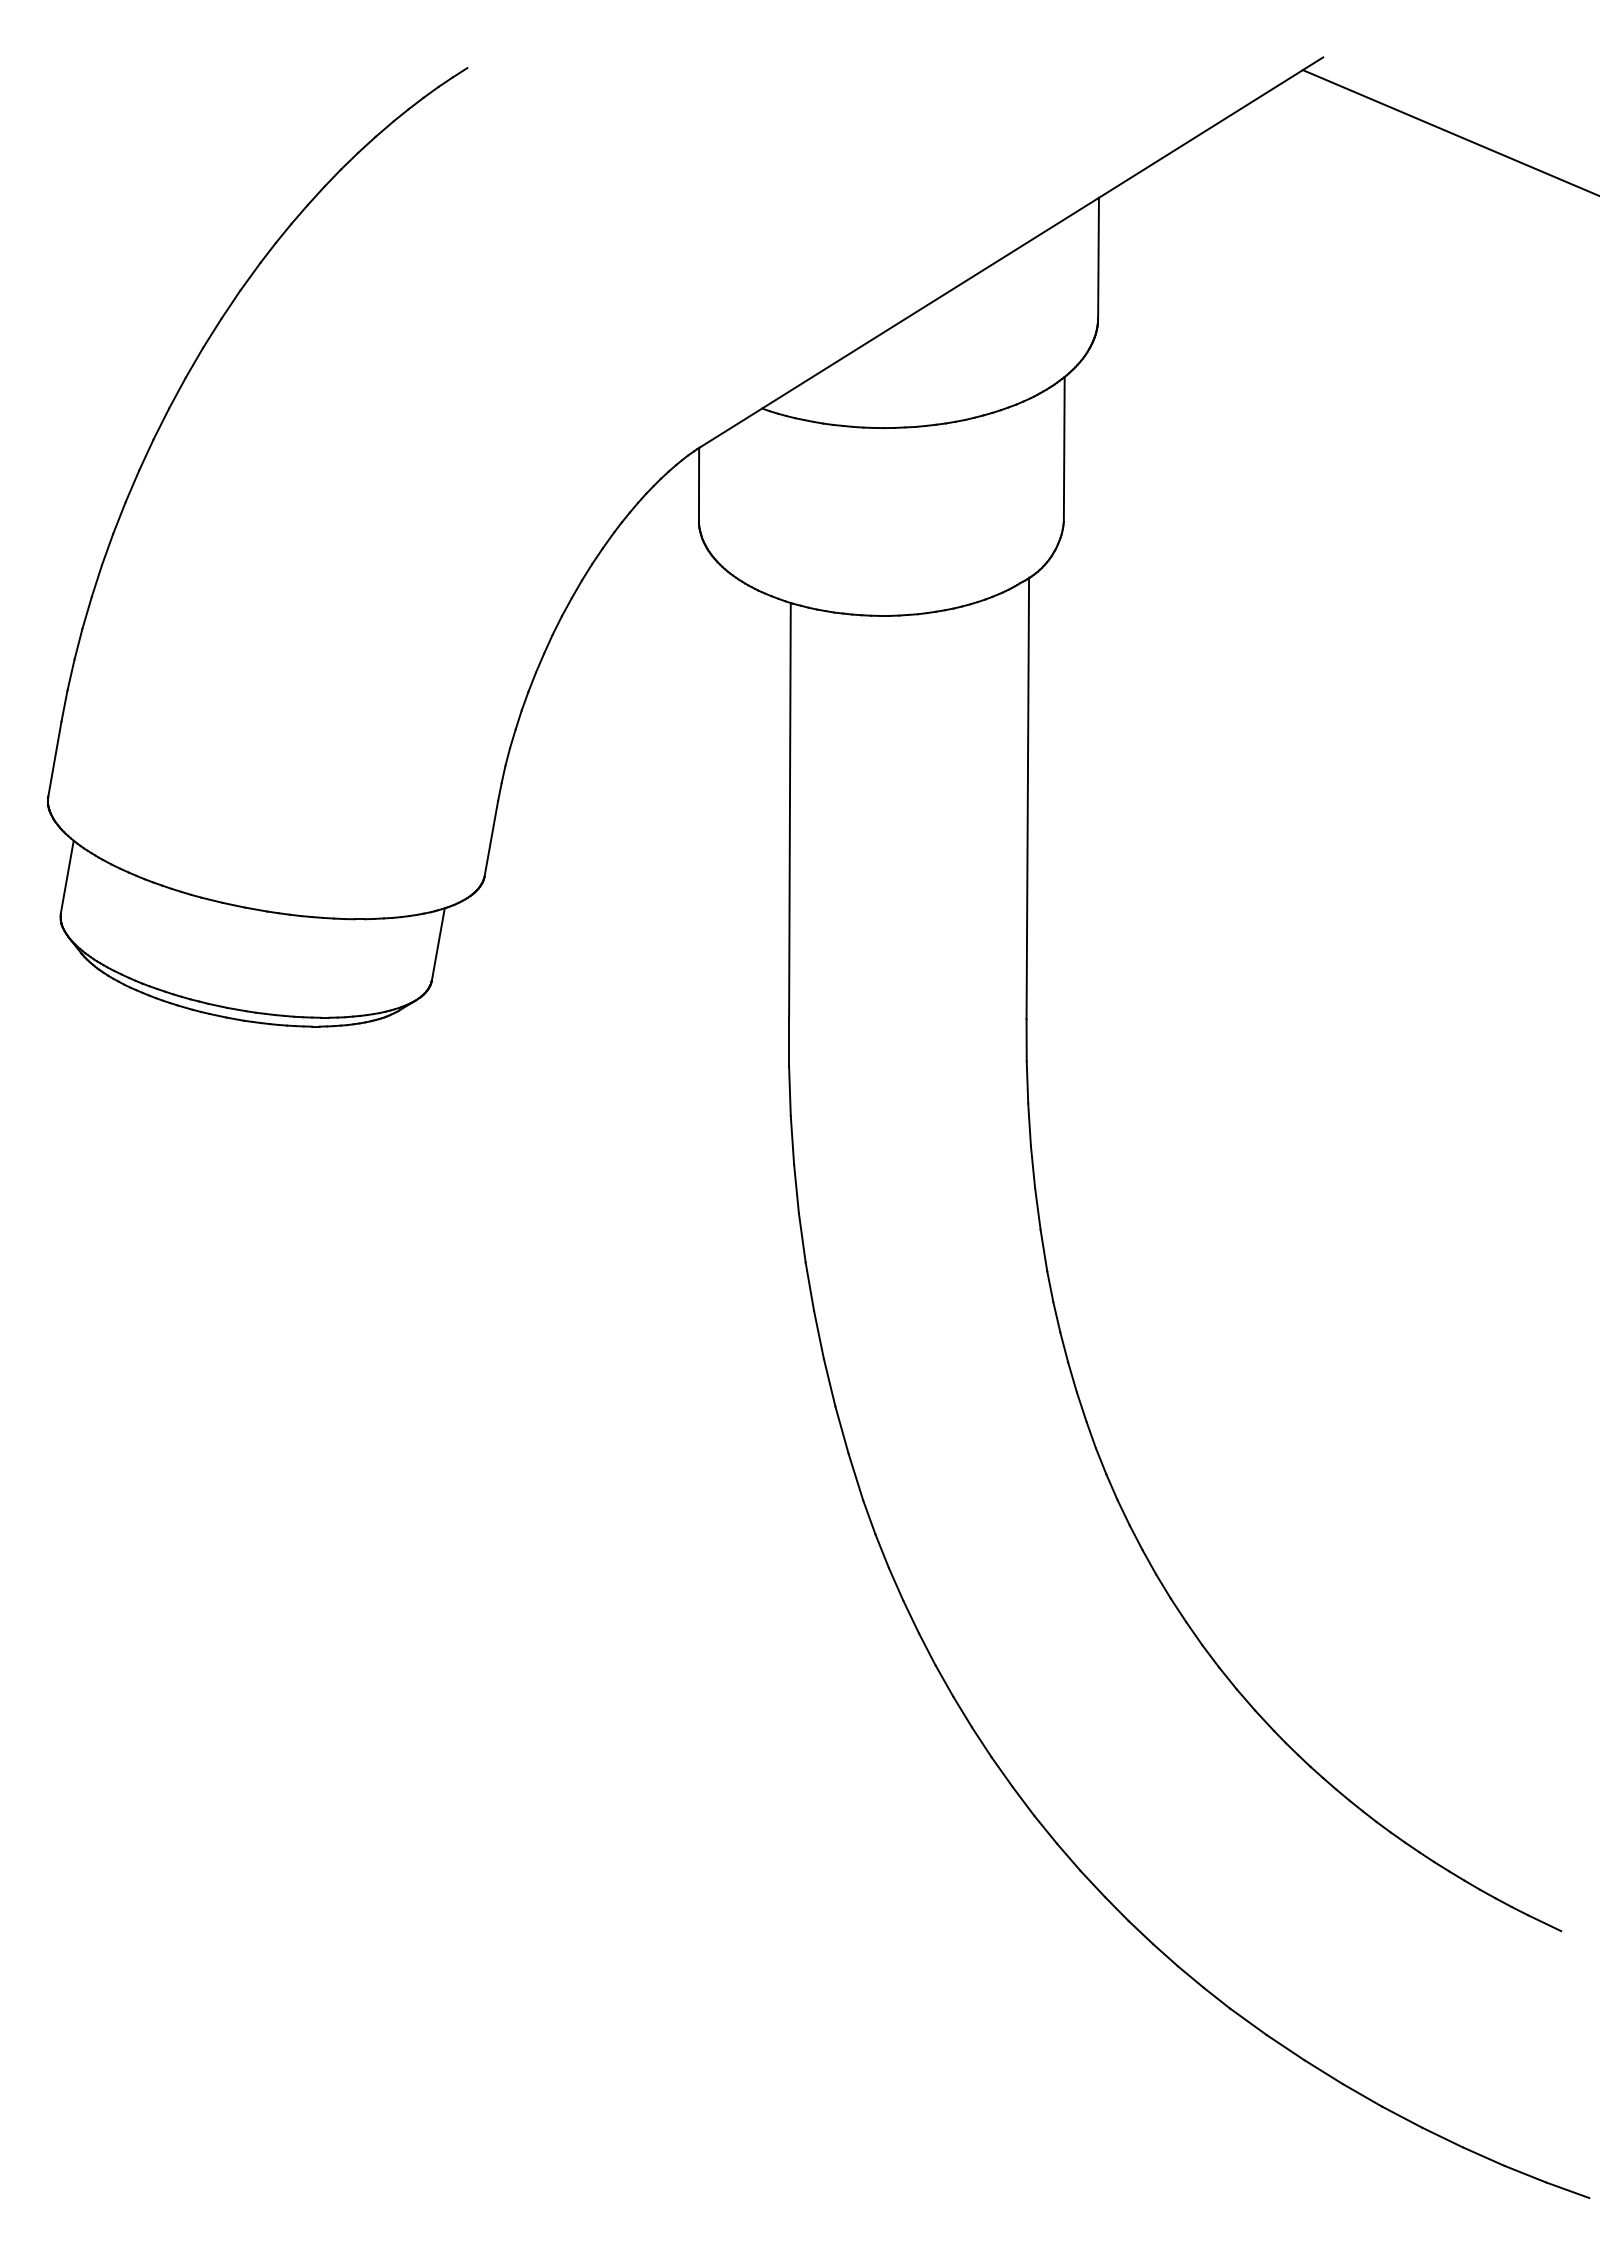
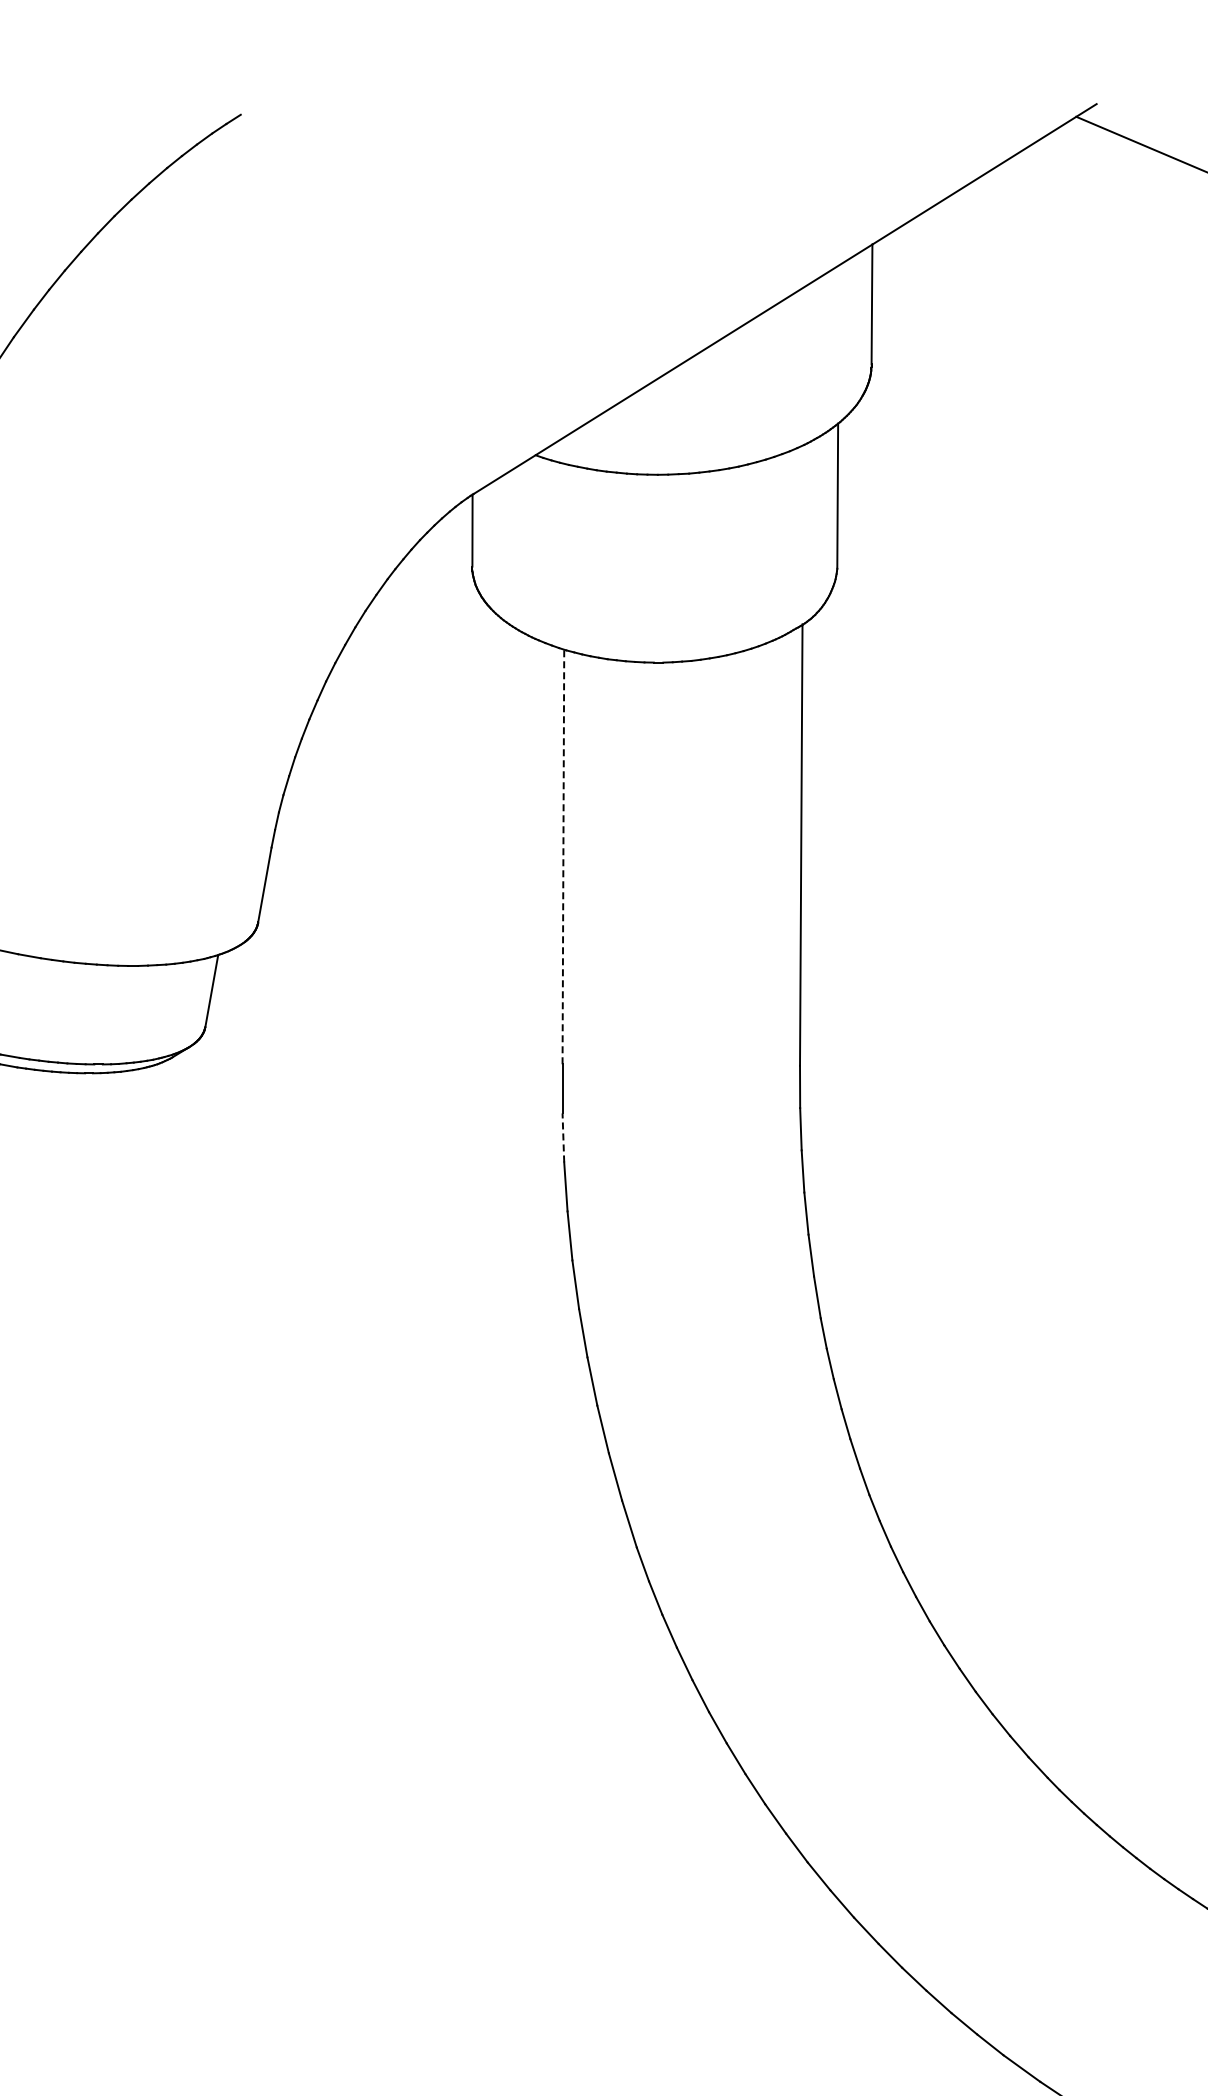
line: (789, 809) -> (562, 856), solid -> dashed
line: (789, 1091) -> (562, 1138), solid -> dashed

